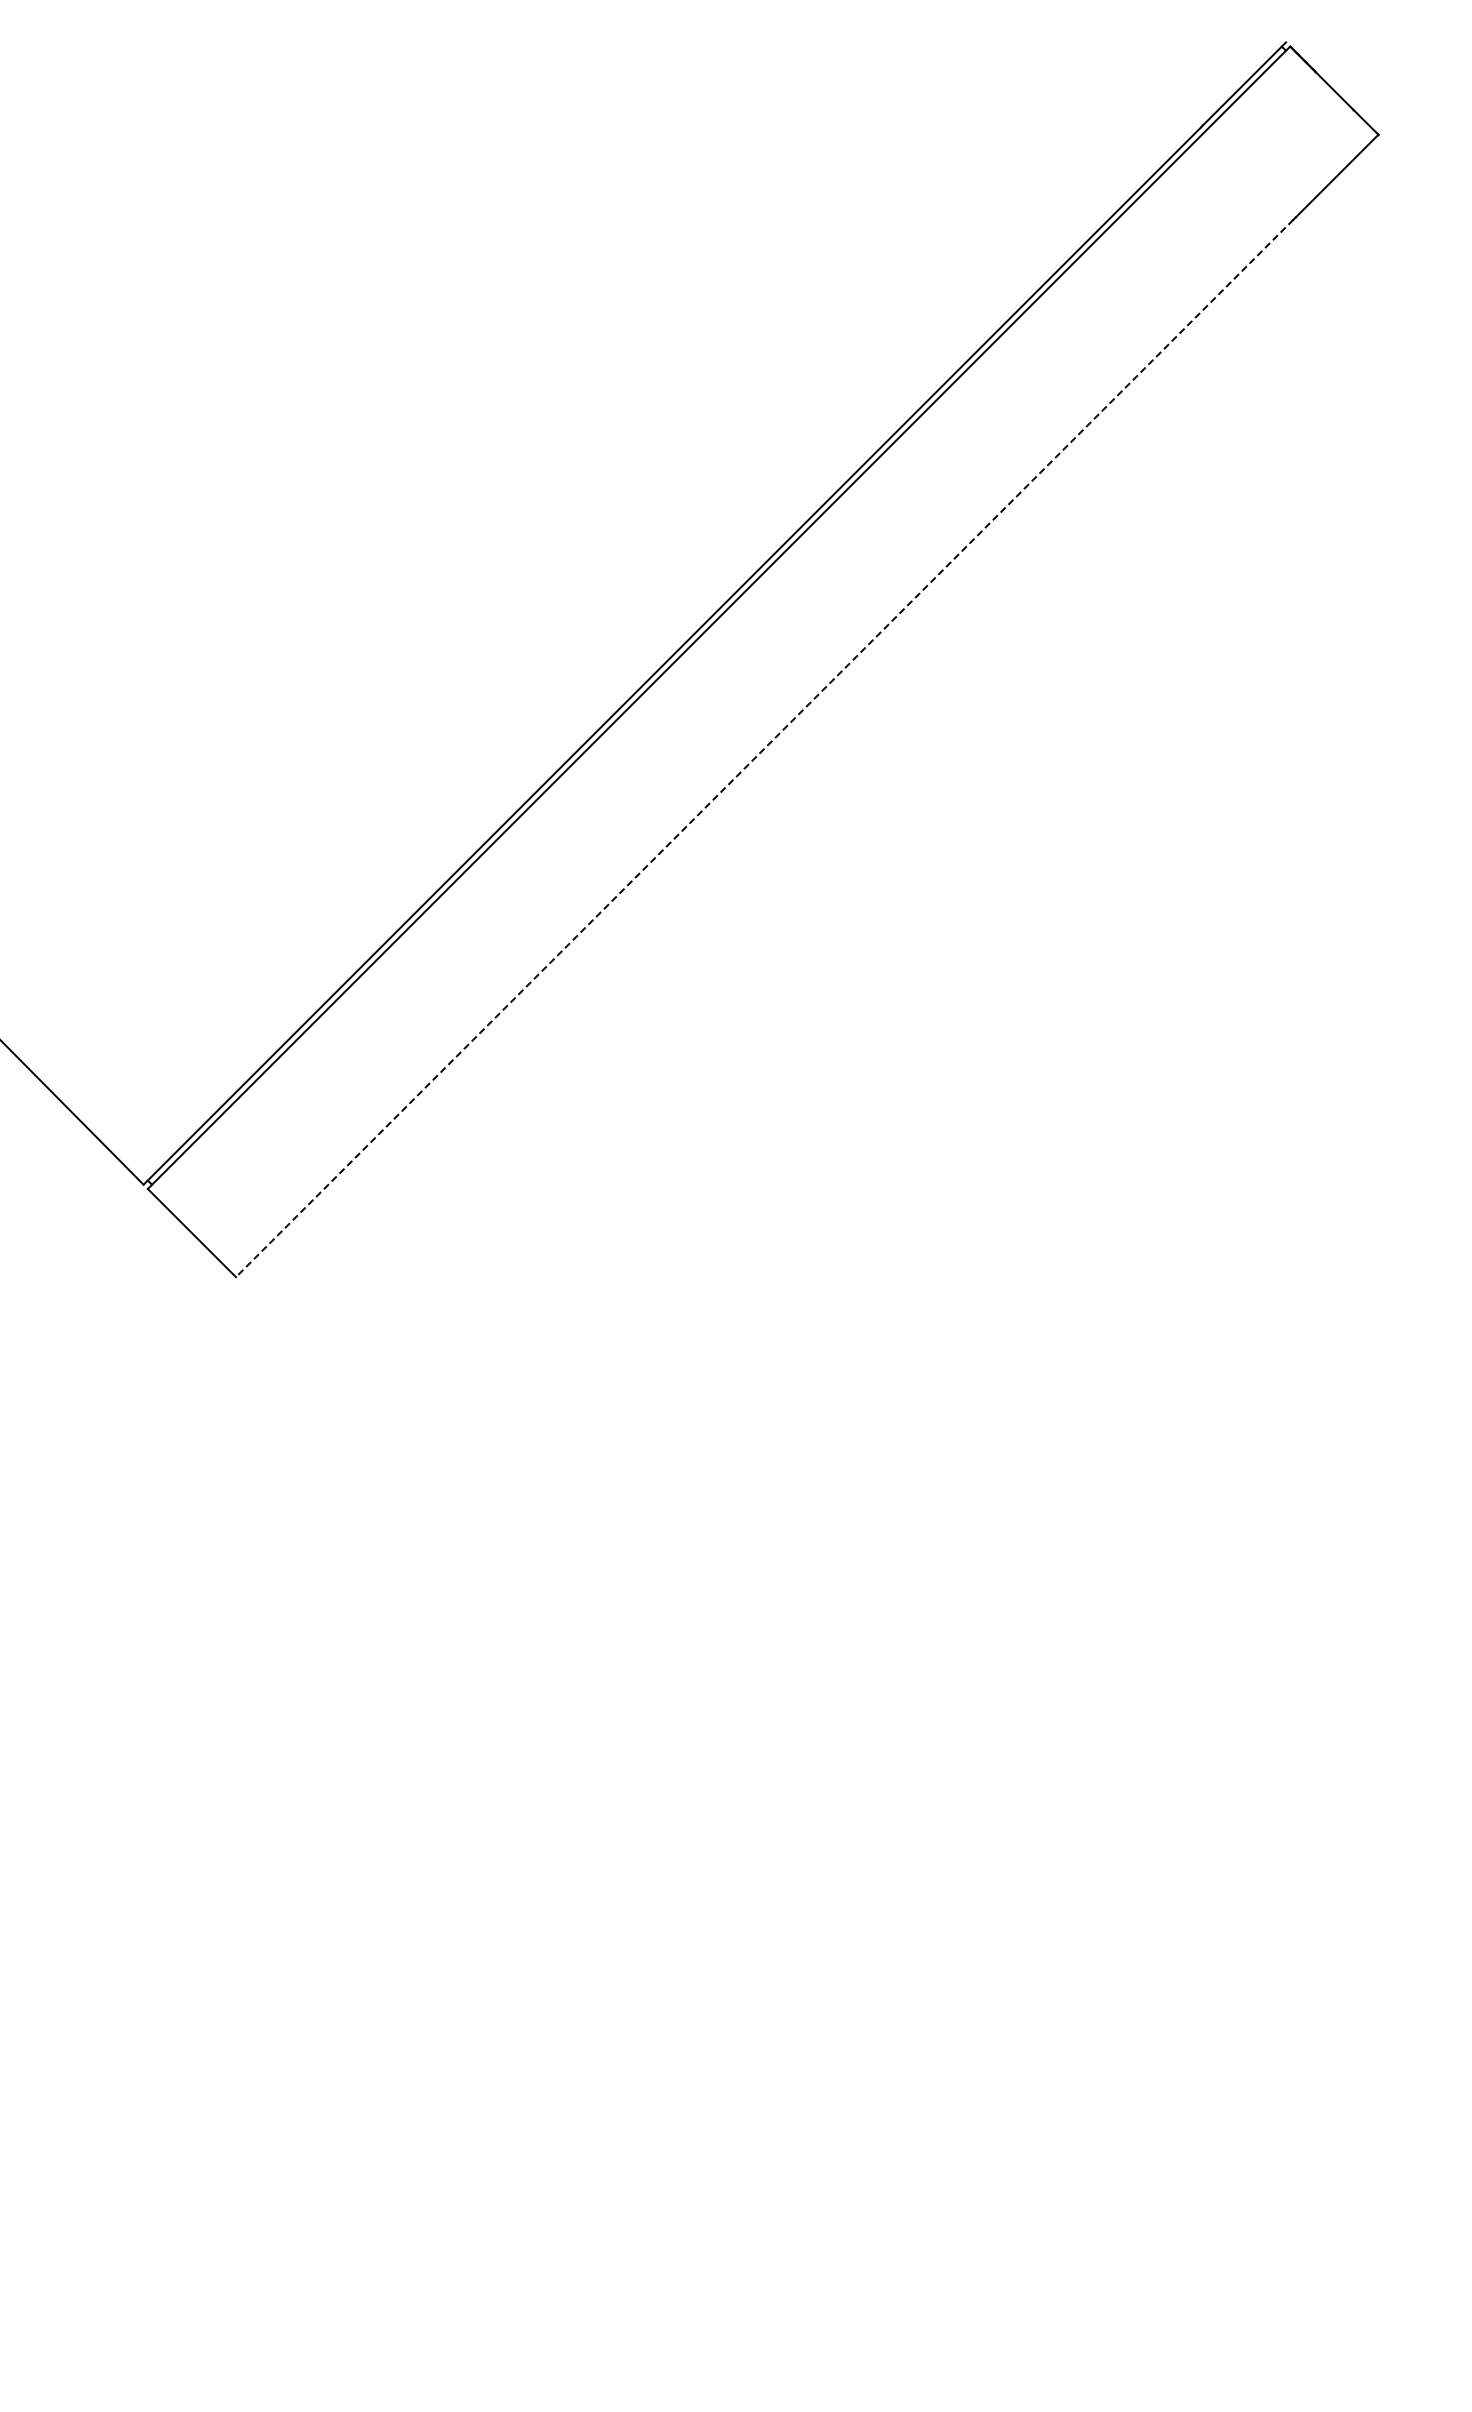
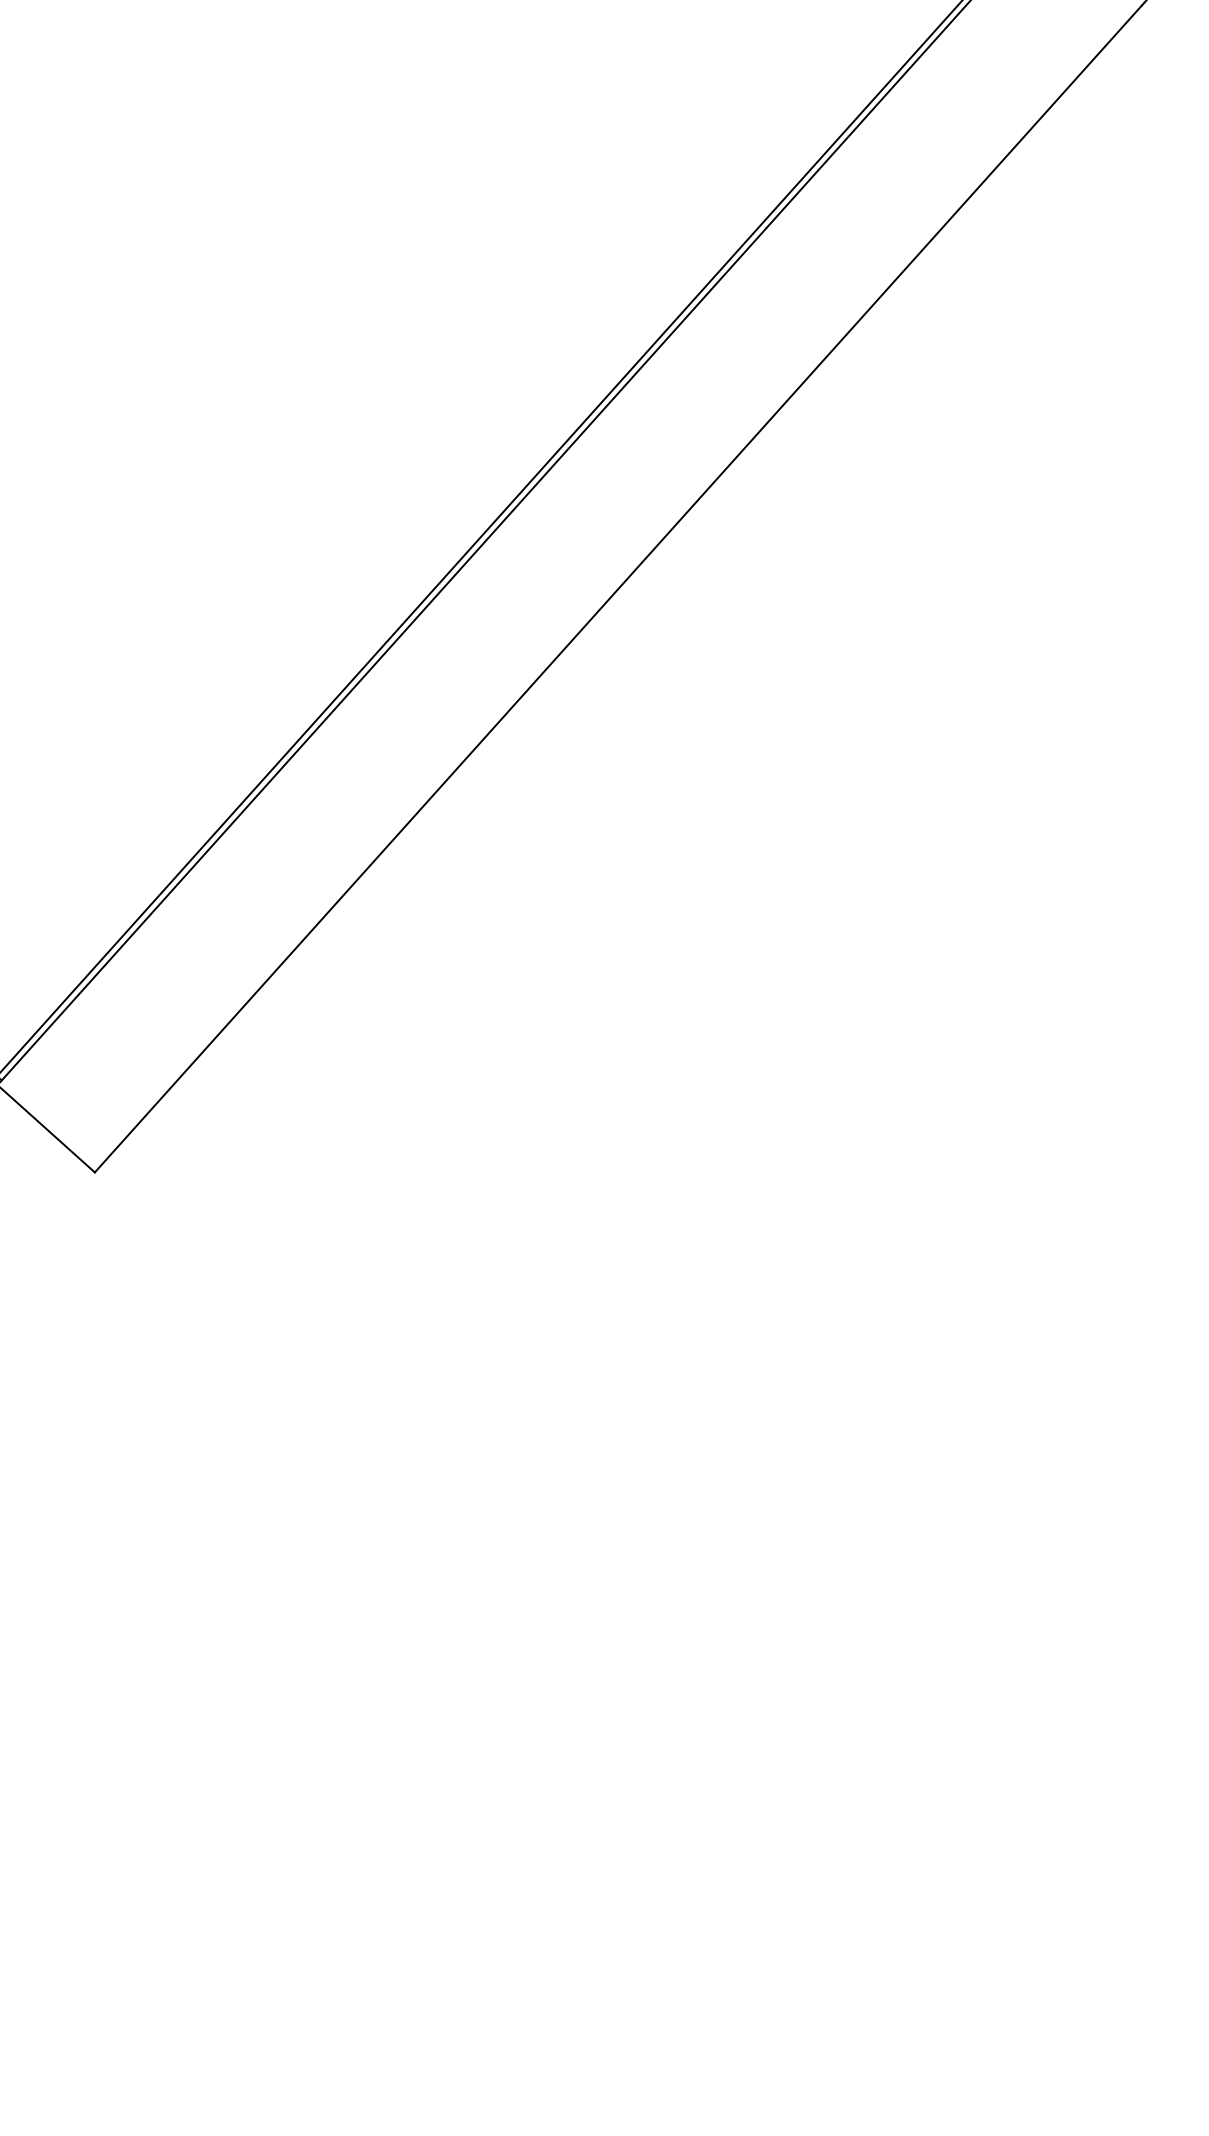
line: (764, 748) -> (618, 588), dashed -> solid

